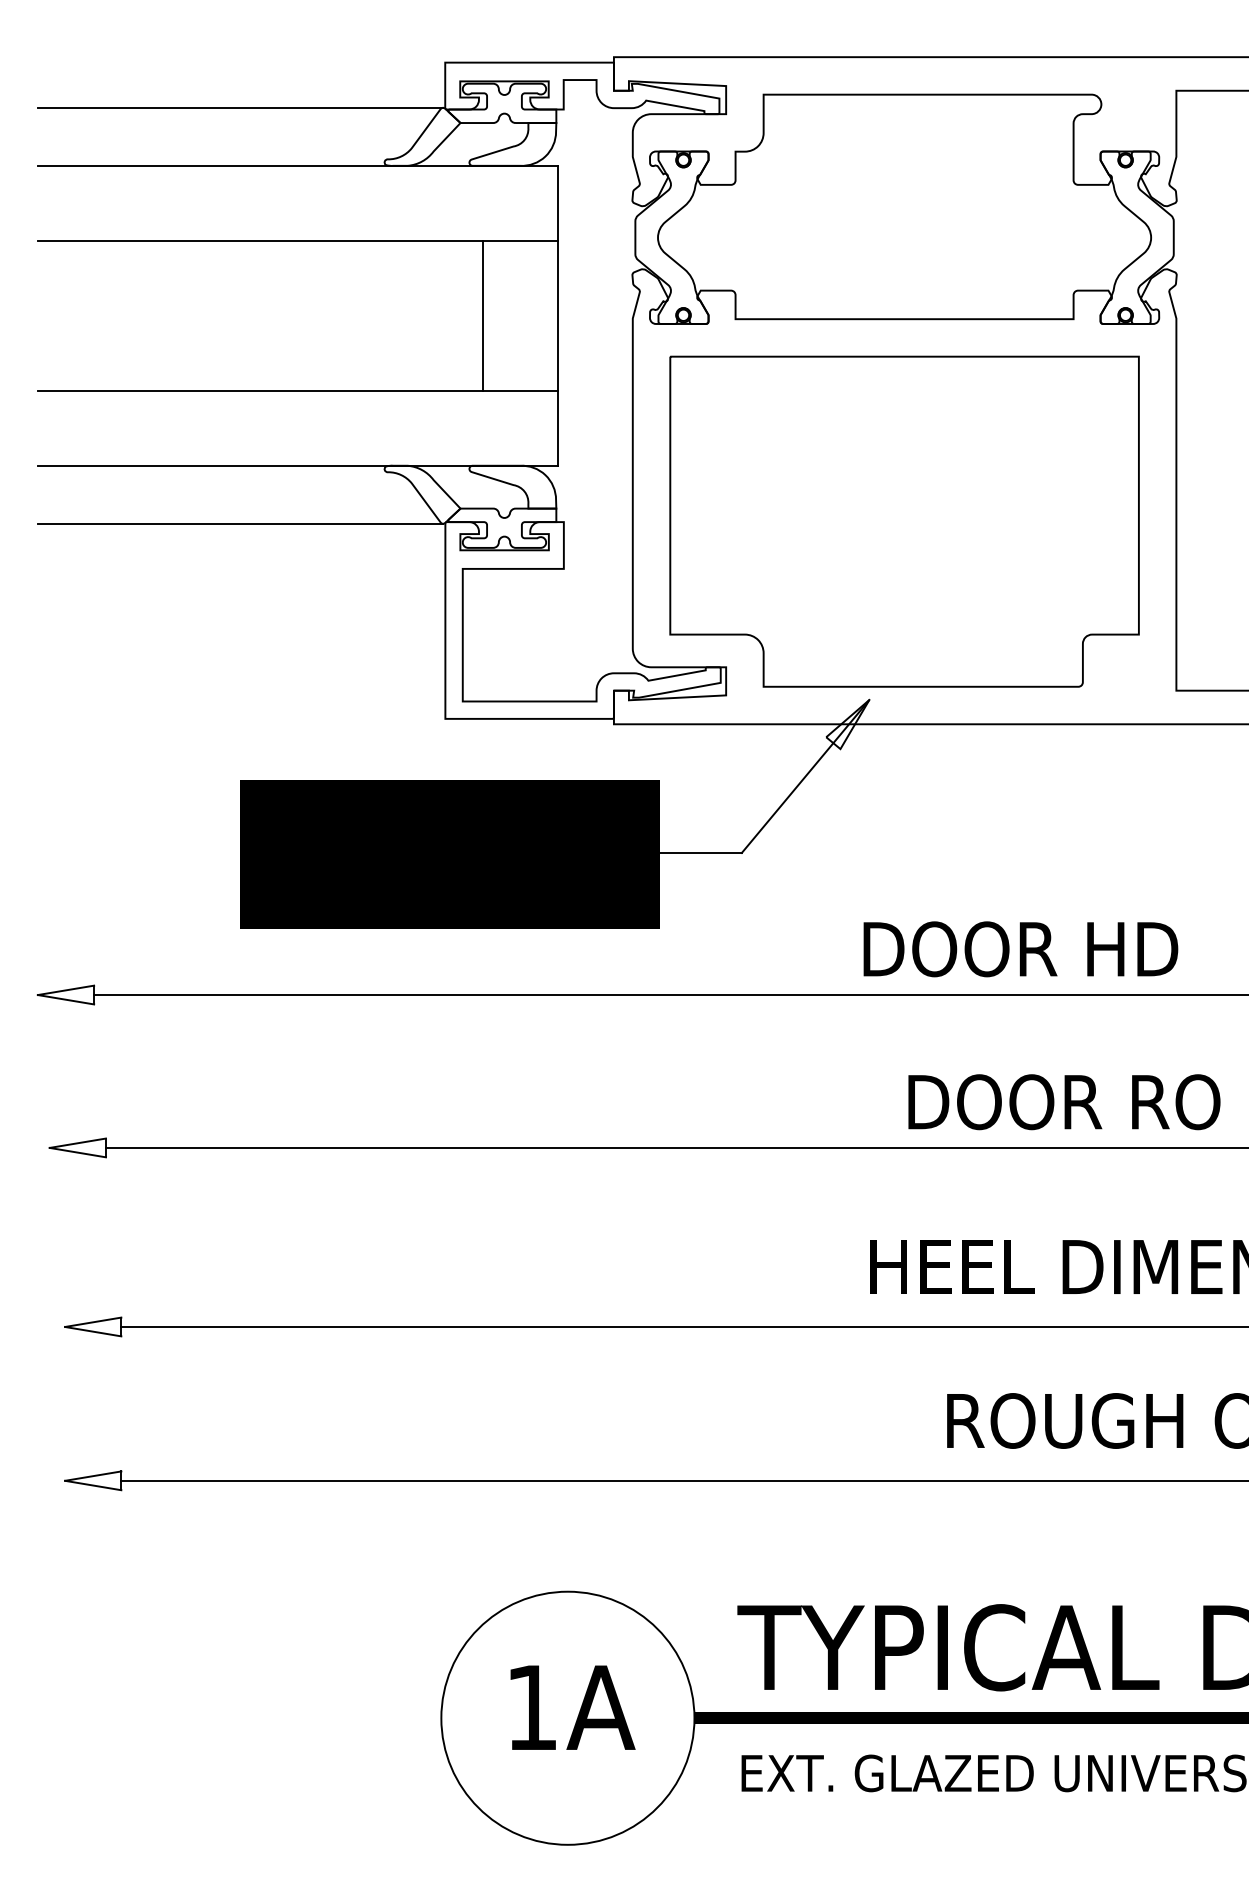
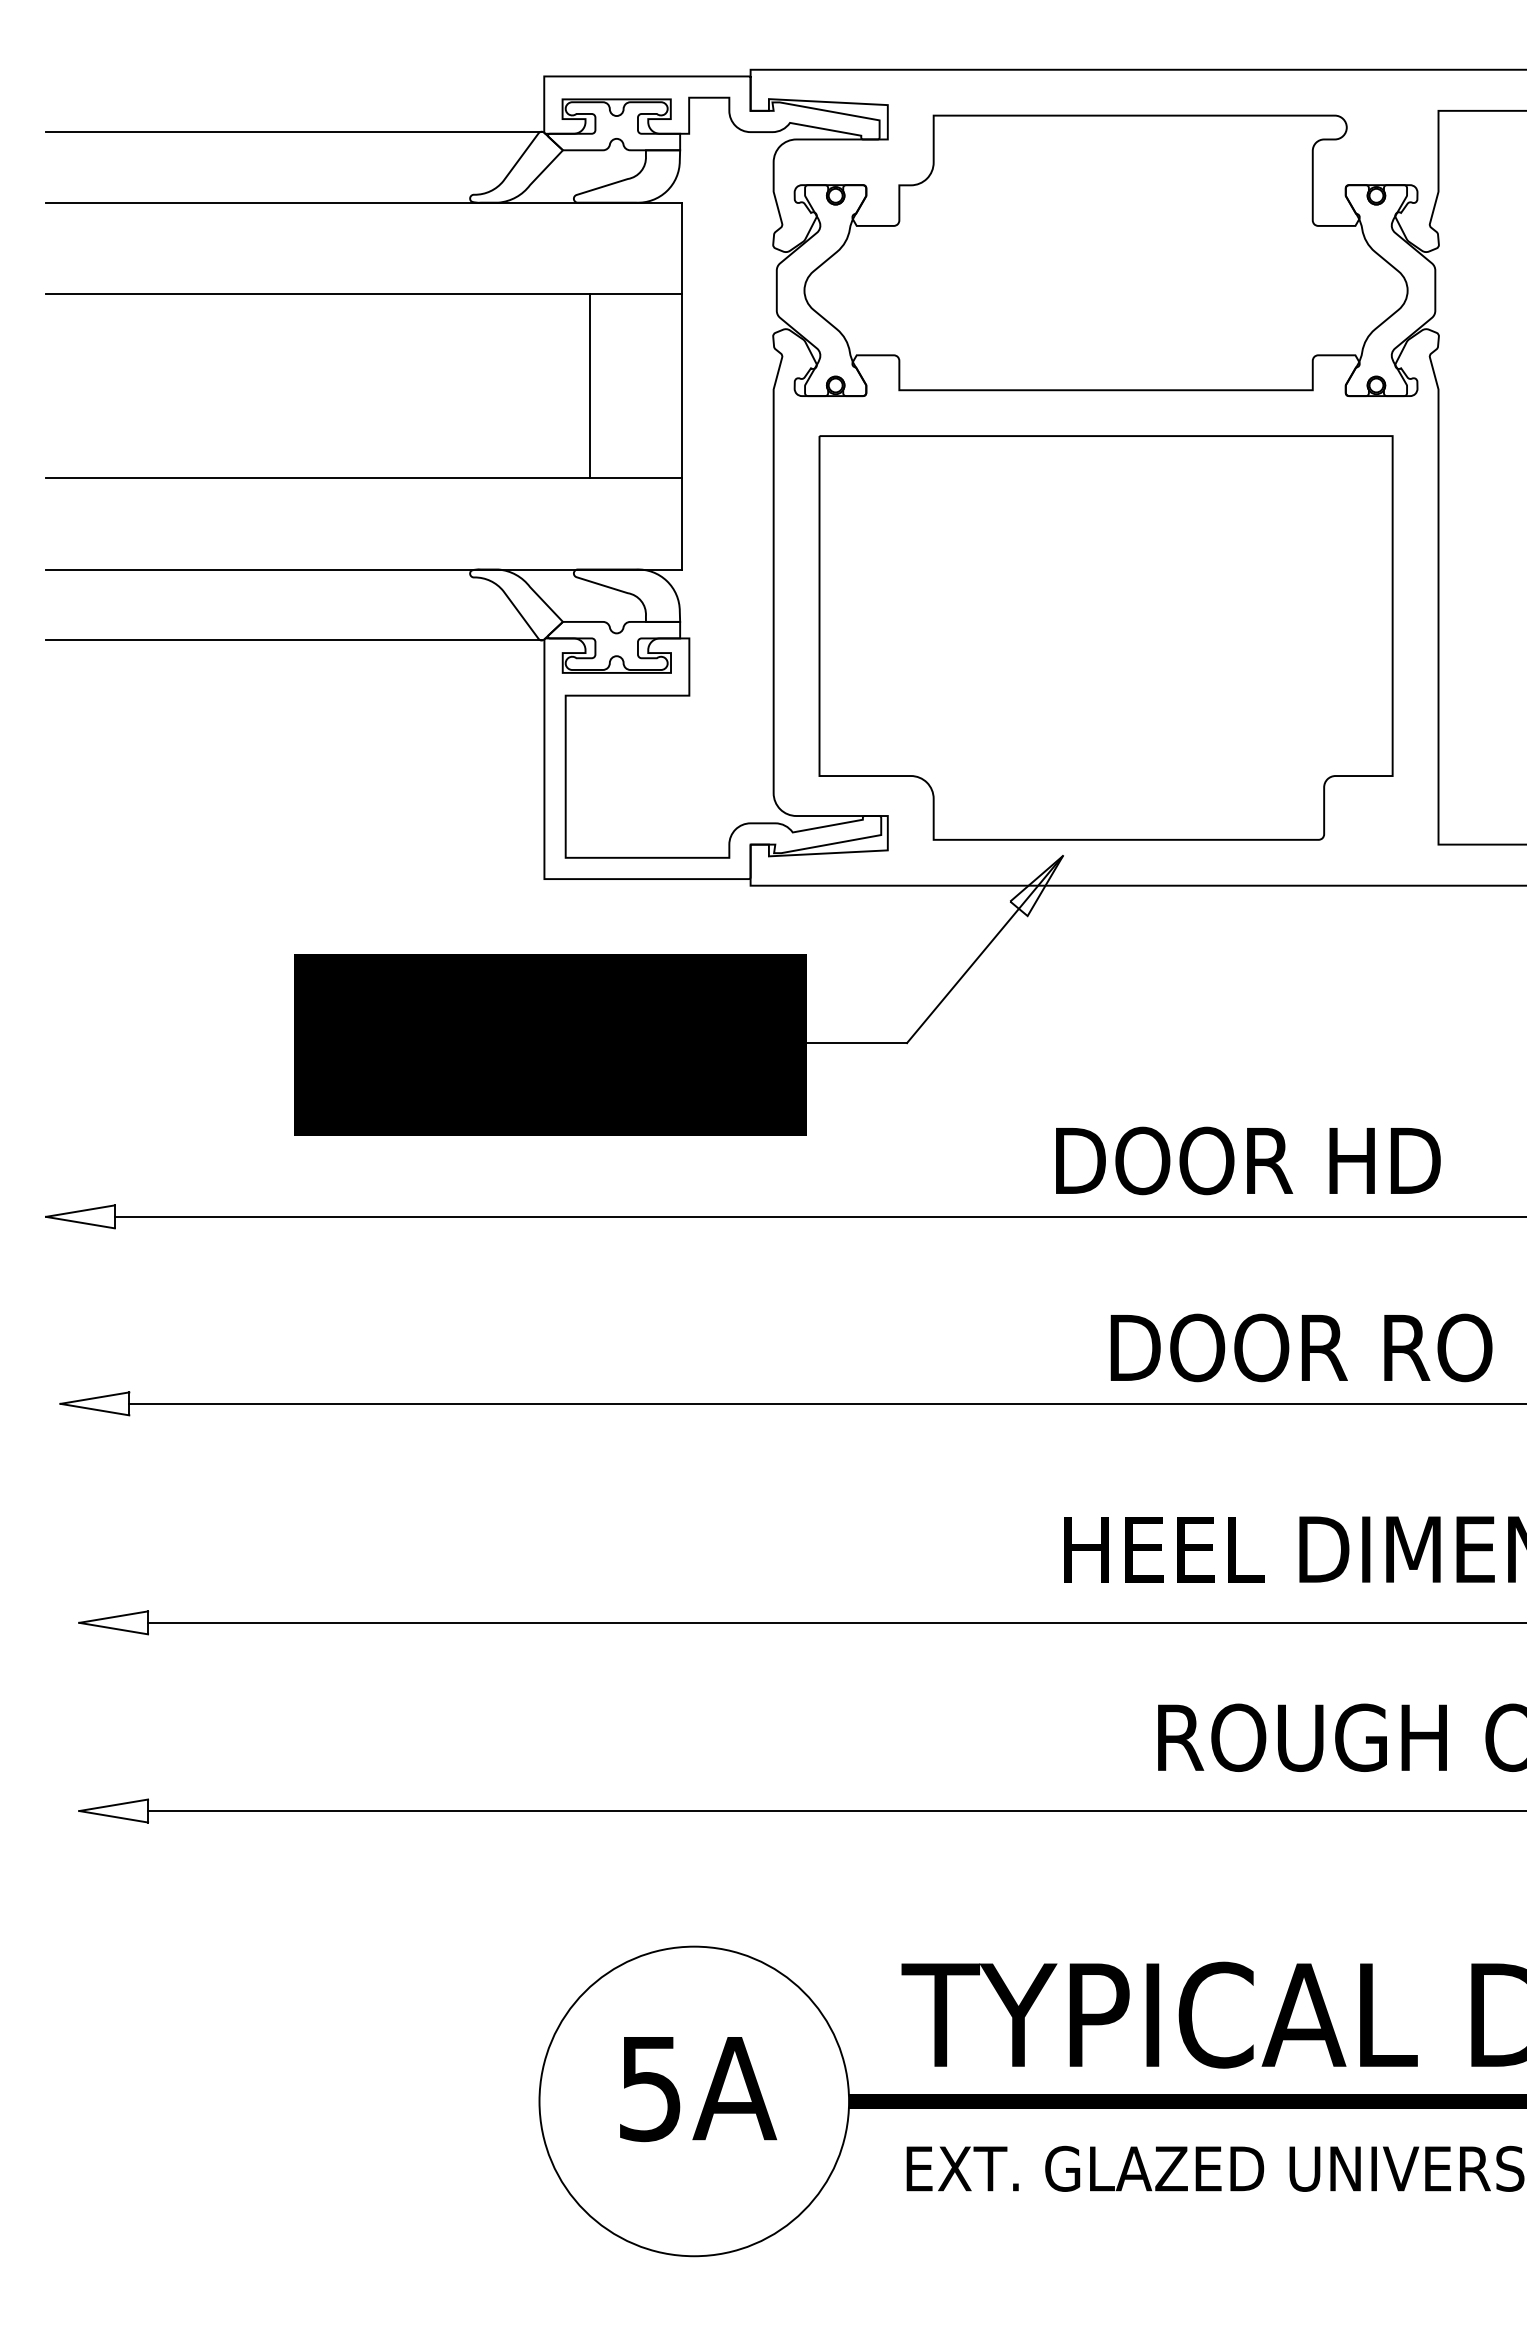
text: (532, 1708) -> (650, 2089), 1A -> 5A

